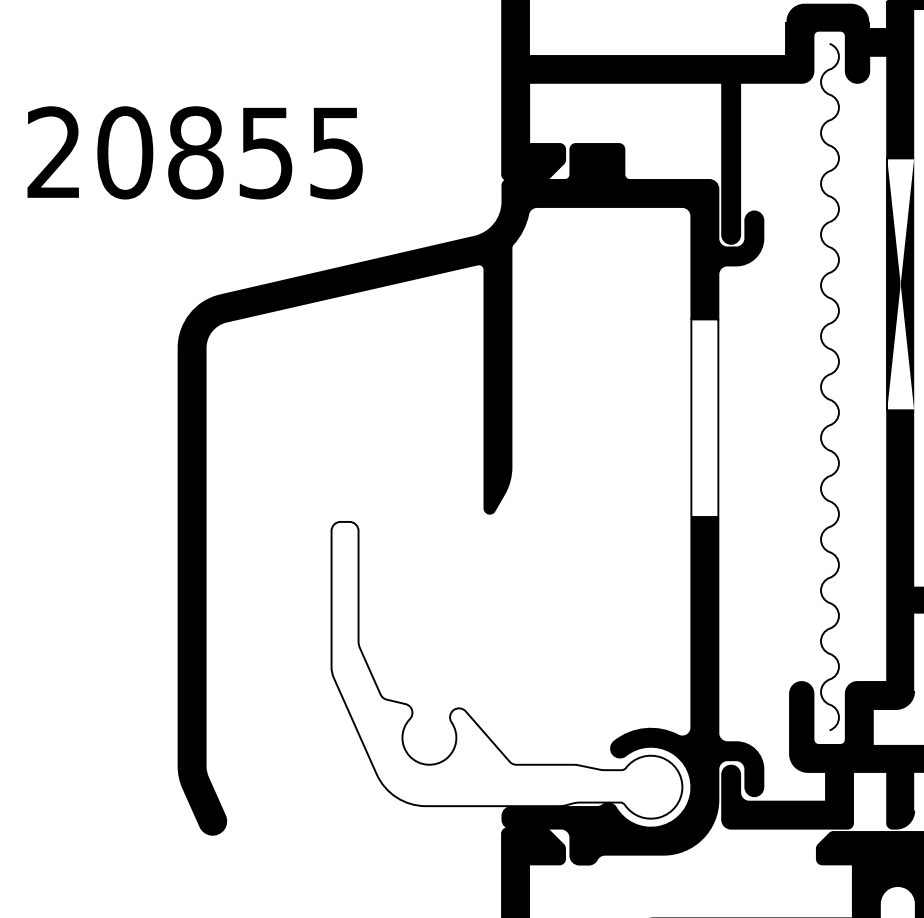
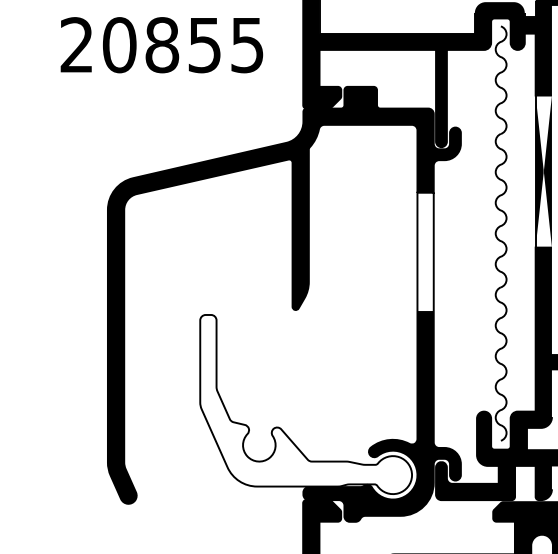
text: (194, 153) -> (161, 45), moved

